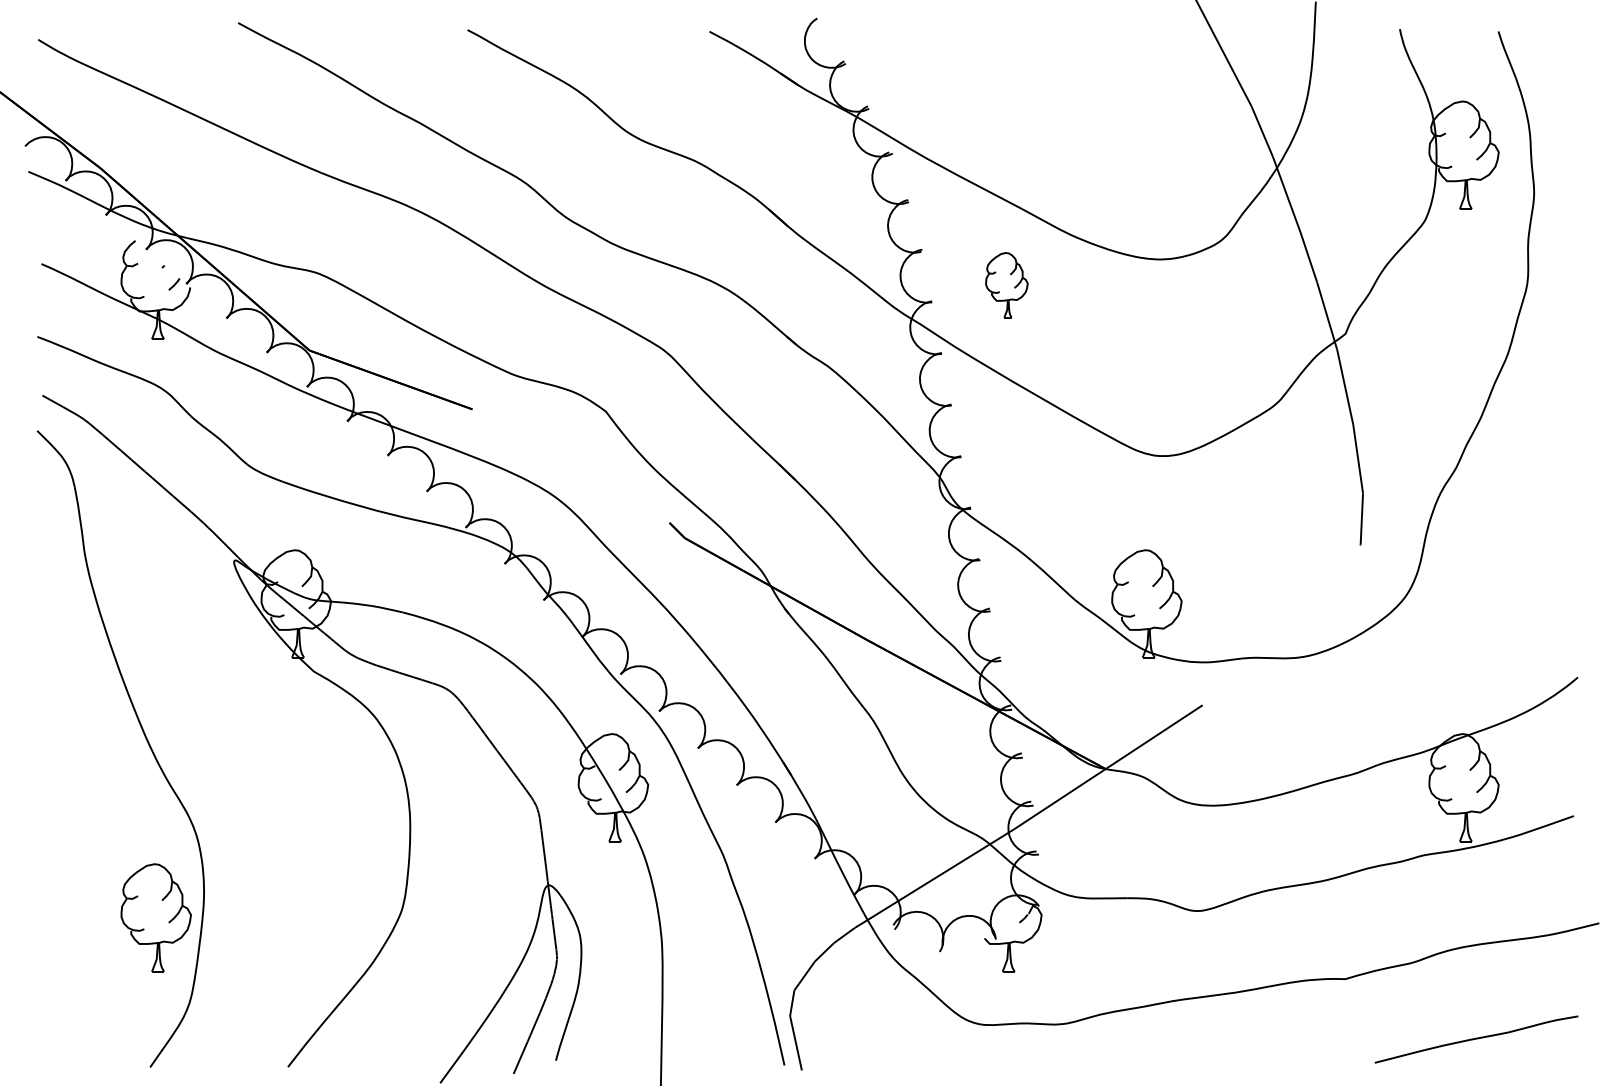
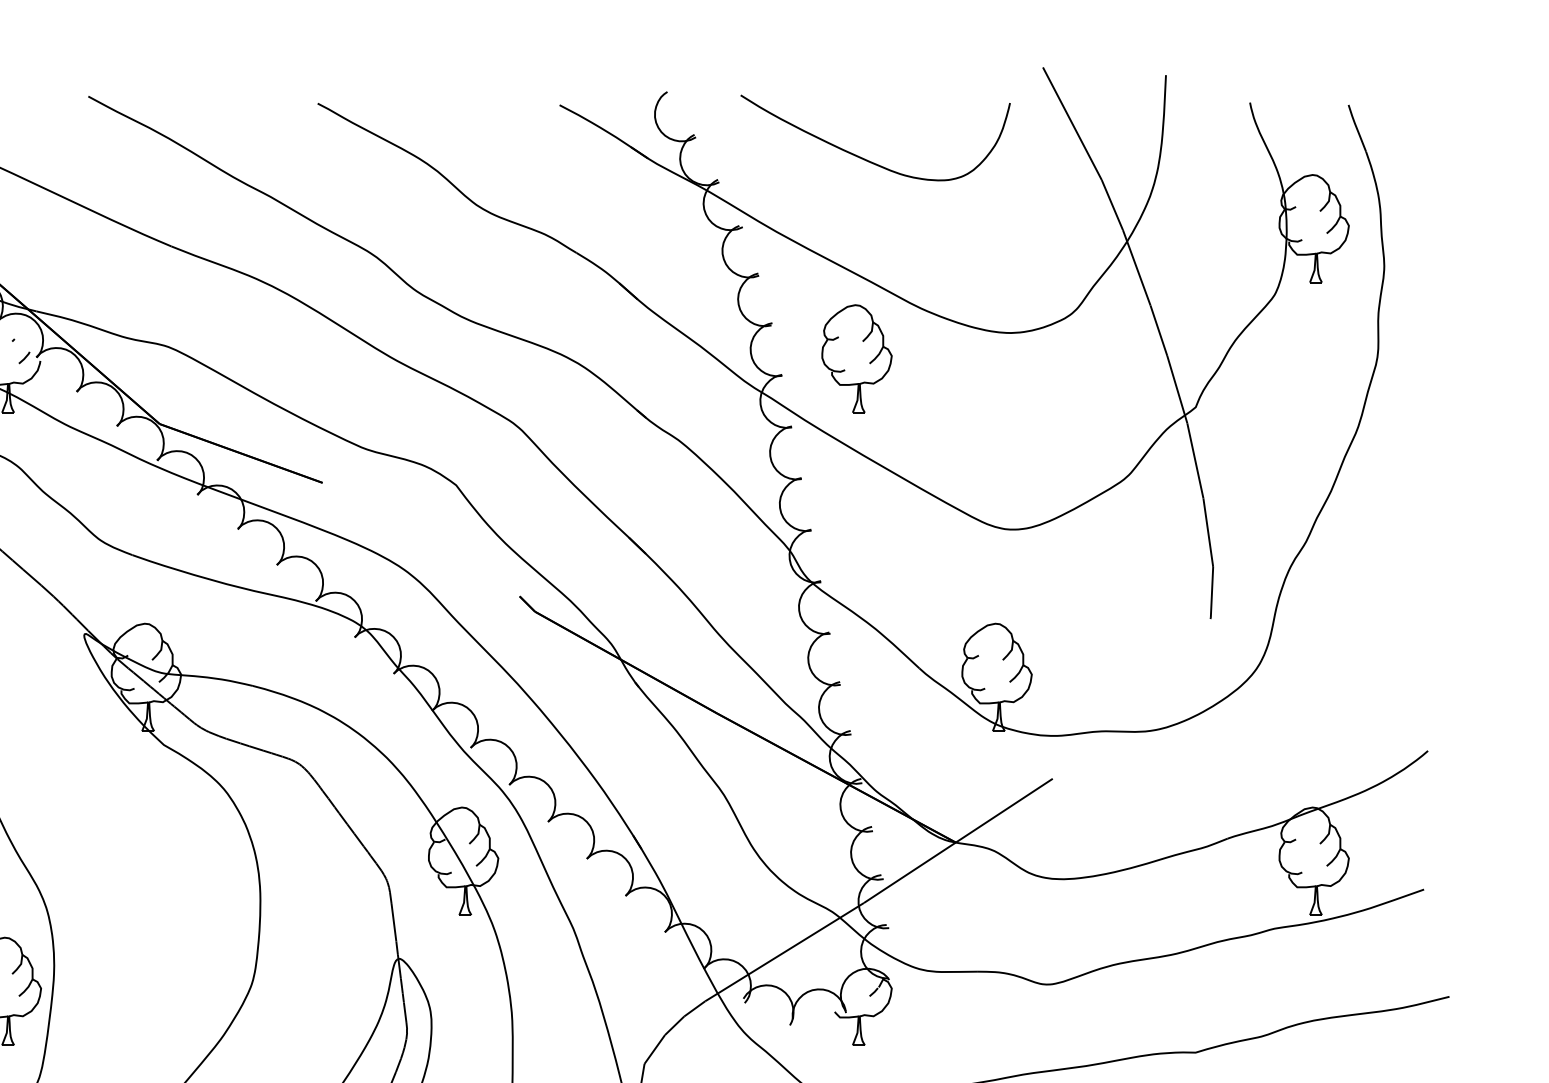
curve: (1018, 86) -> (868, 160), added
part: (1006, 284) -> (856, 358), size x1.67

